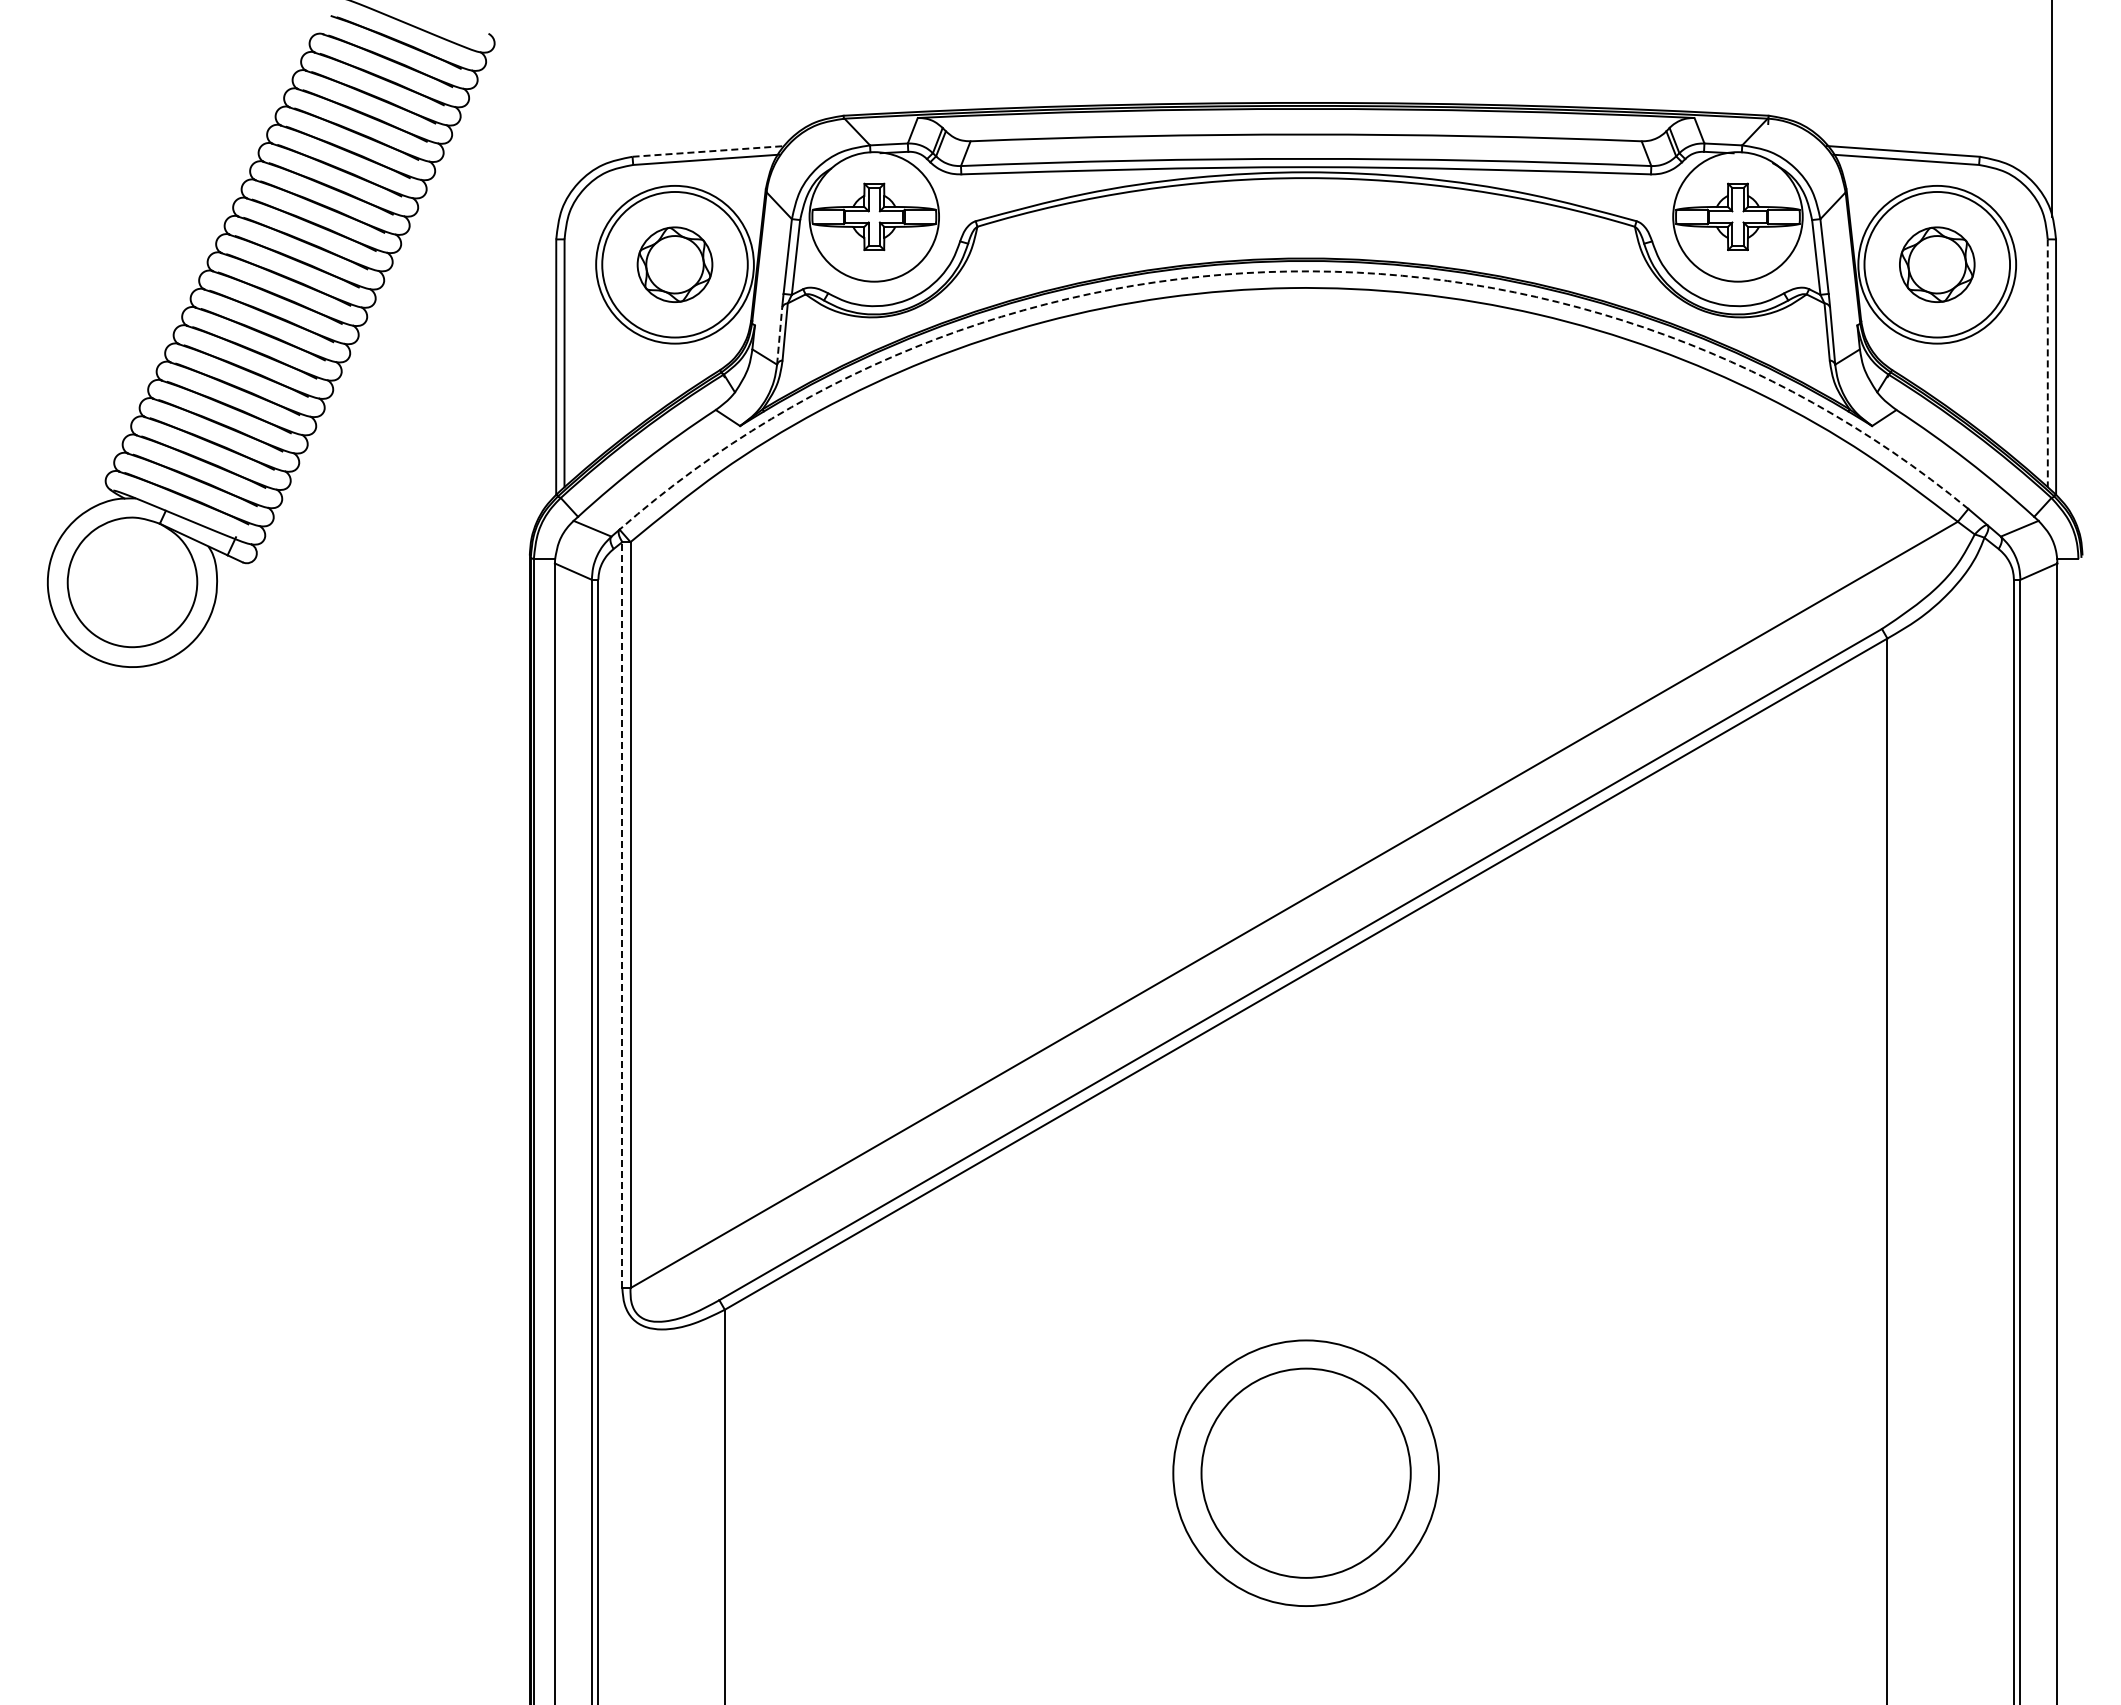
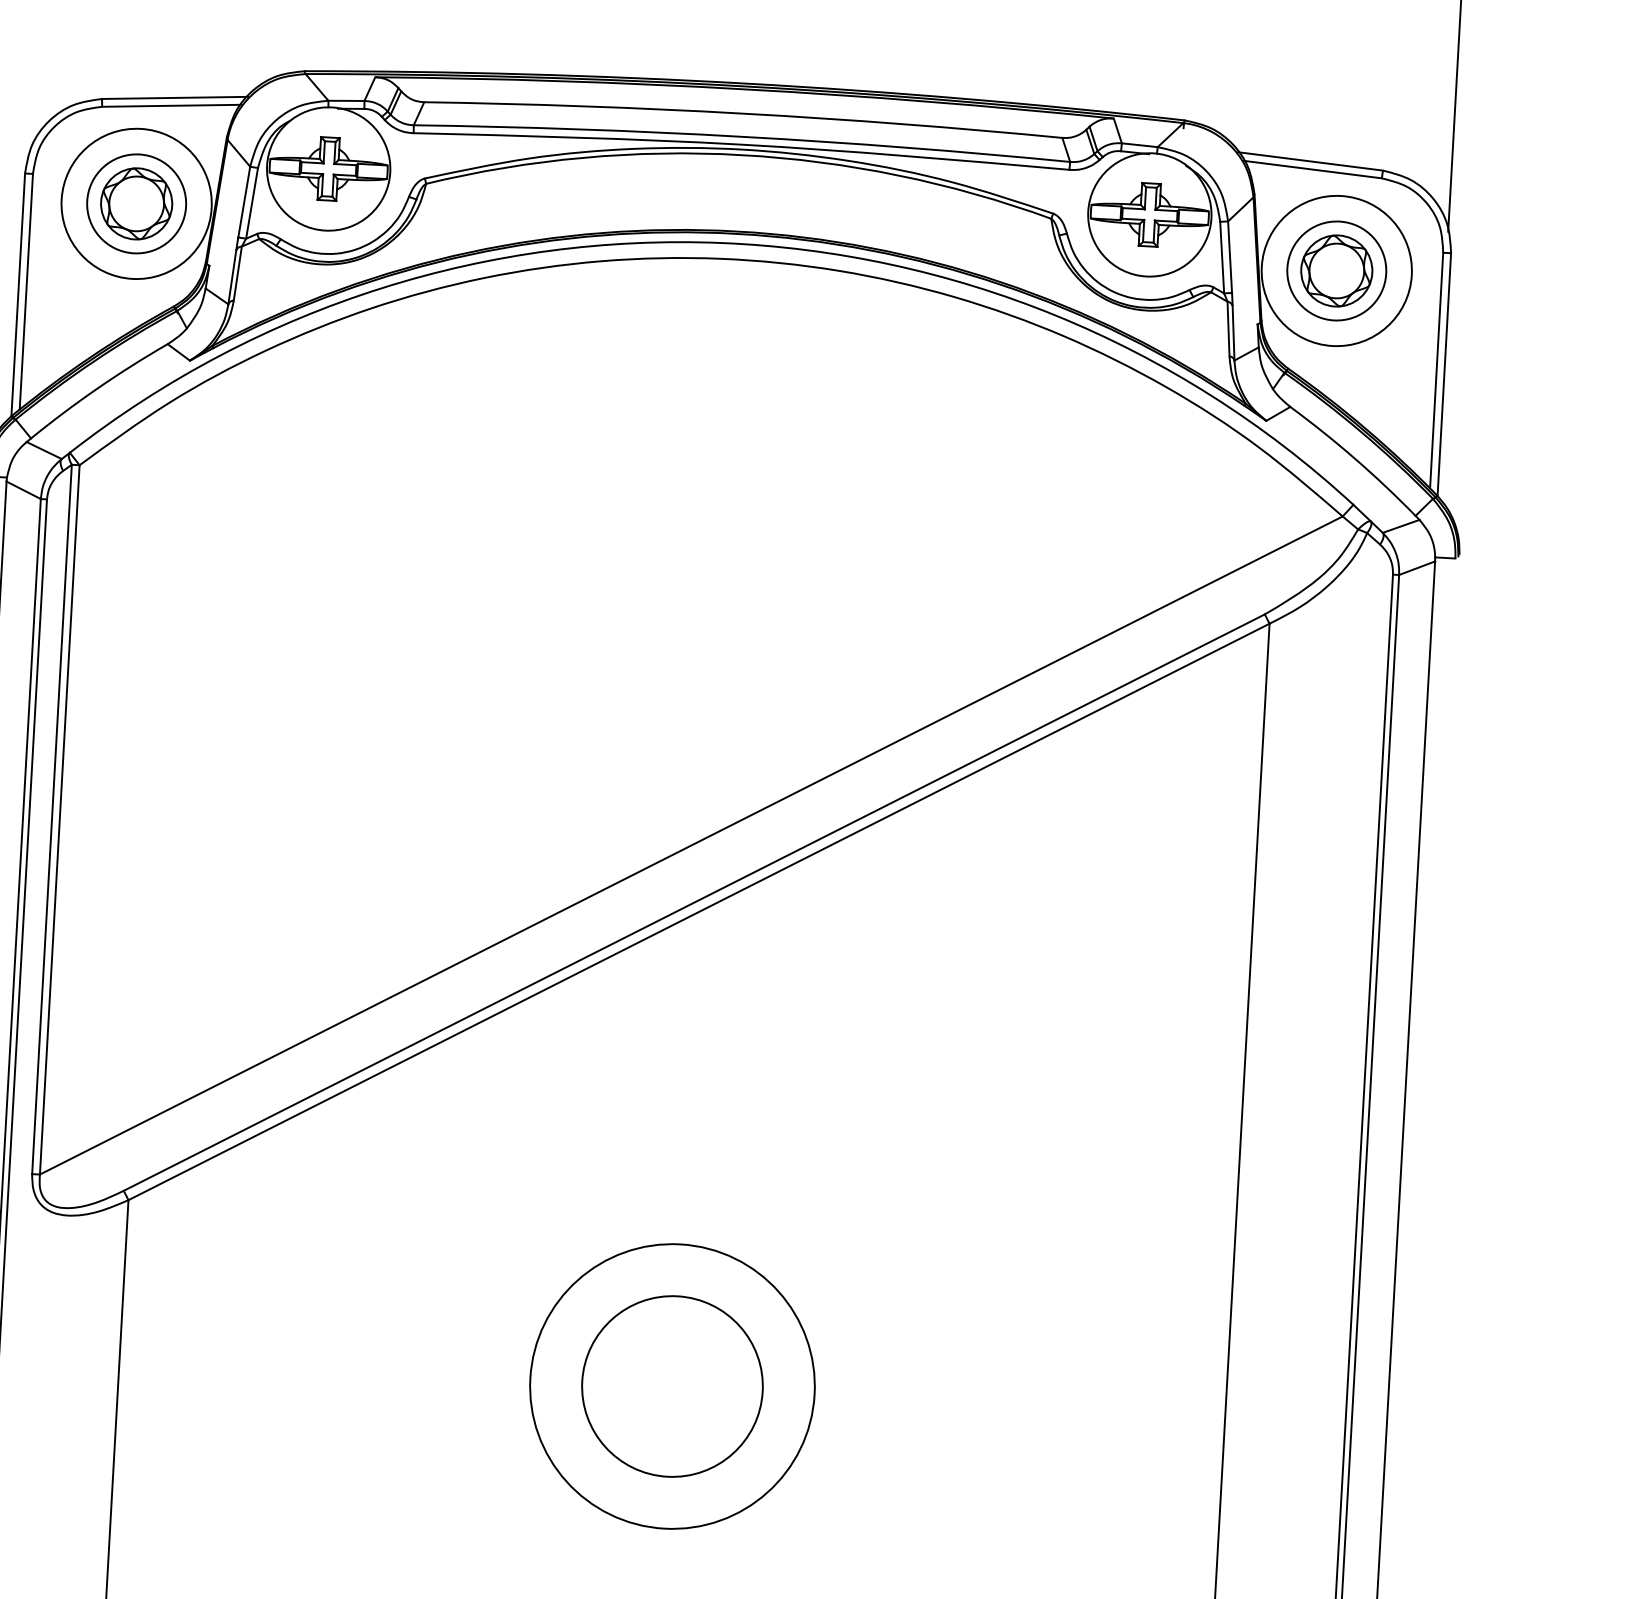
line: (709, 151) -> (175, 98), dashed -> solid
circle: (675, 264) -> (137, 203), size x0.71
circle: (1937, 264) -> (1337, 270), size x0.71
arc: (1290, 271) -> (721, 243), dashed -> solid
line: (779, 336) -> (232, 277), dashed -> solid
line: (2047, 363) -> (1436, 370), dashed -> solid
line: (622, 915) -> (52, 819), dashed -> solid
circle: (1305, 1472) -> (671, 1385), size x1.43
circle: (1306, 1473) -> (672, 1386), size x0.71

